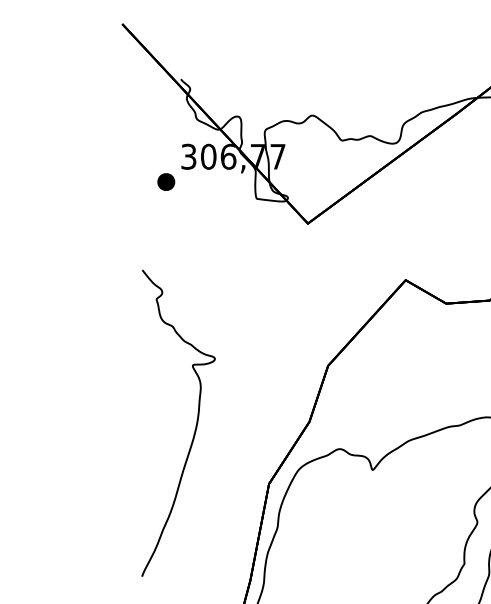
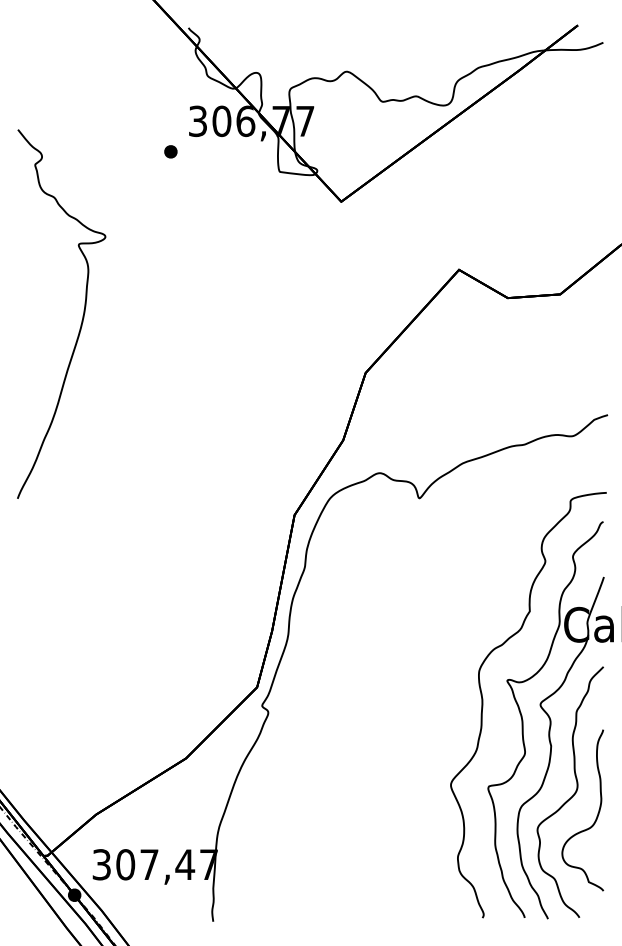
part: (166, 181) -> (170, 151), size x0.62
curve: (195, 424) -> (82, 315), moved

